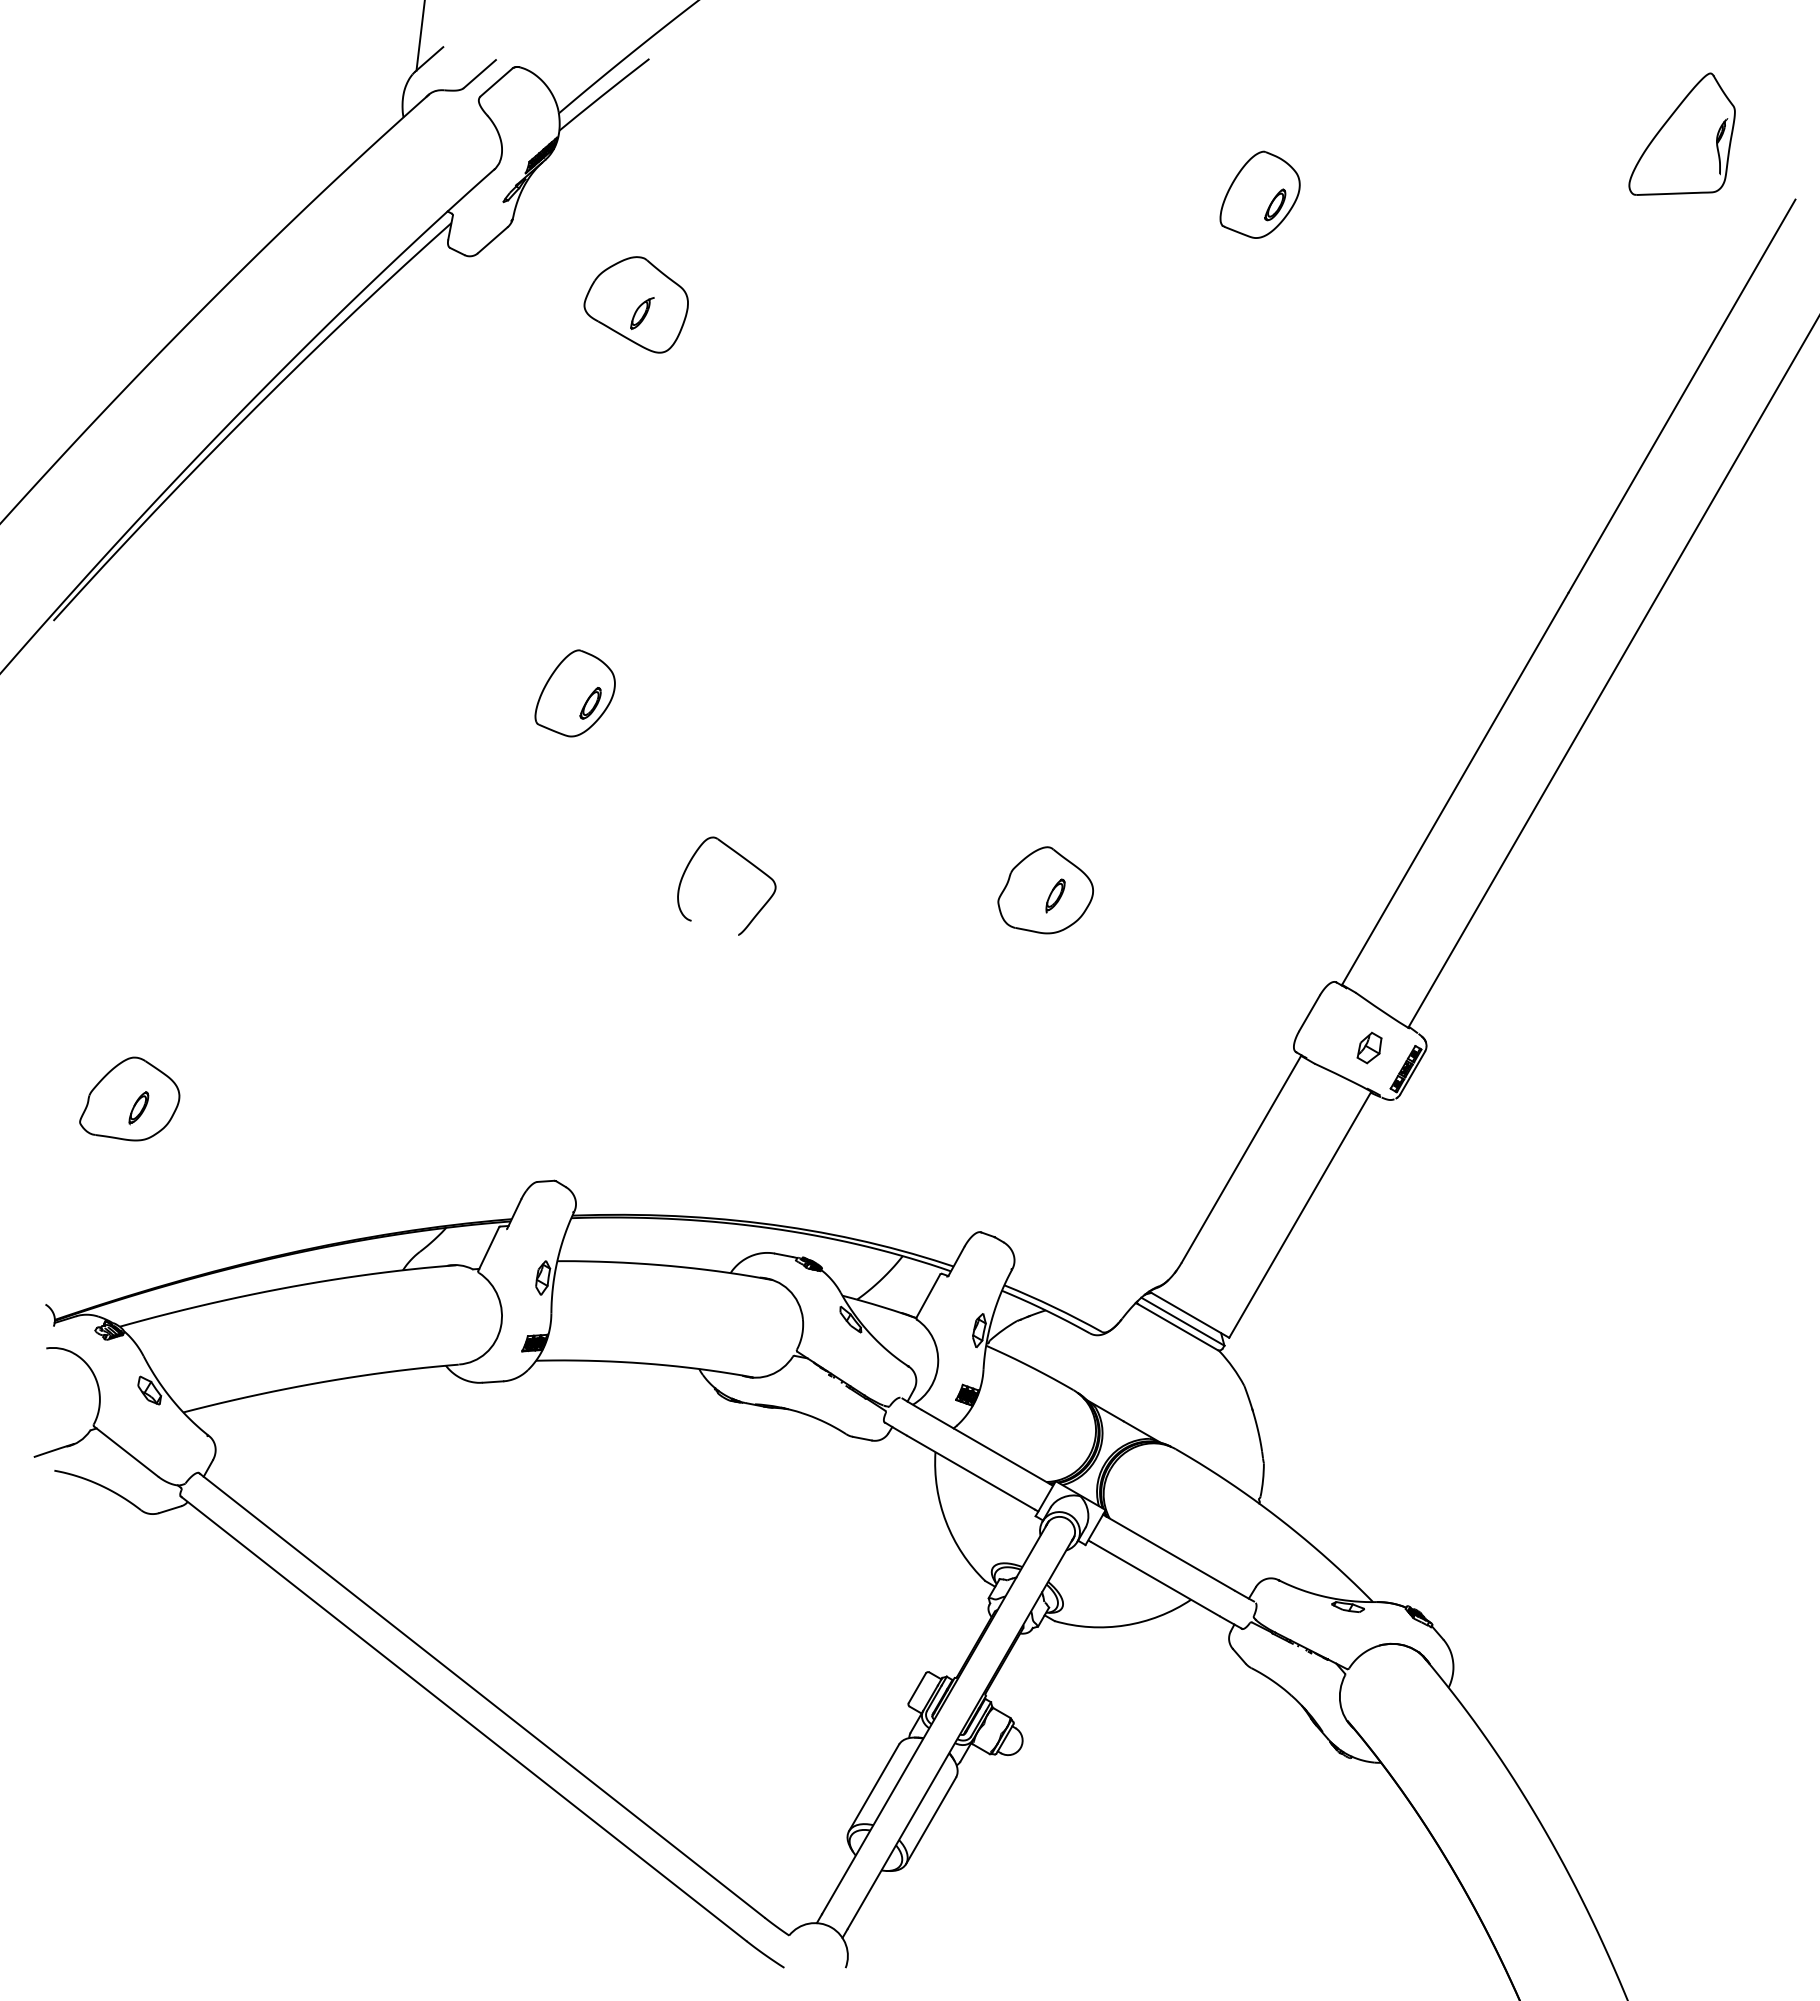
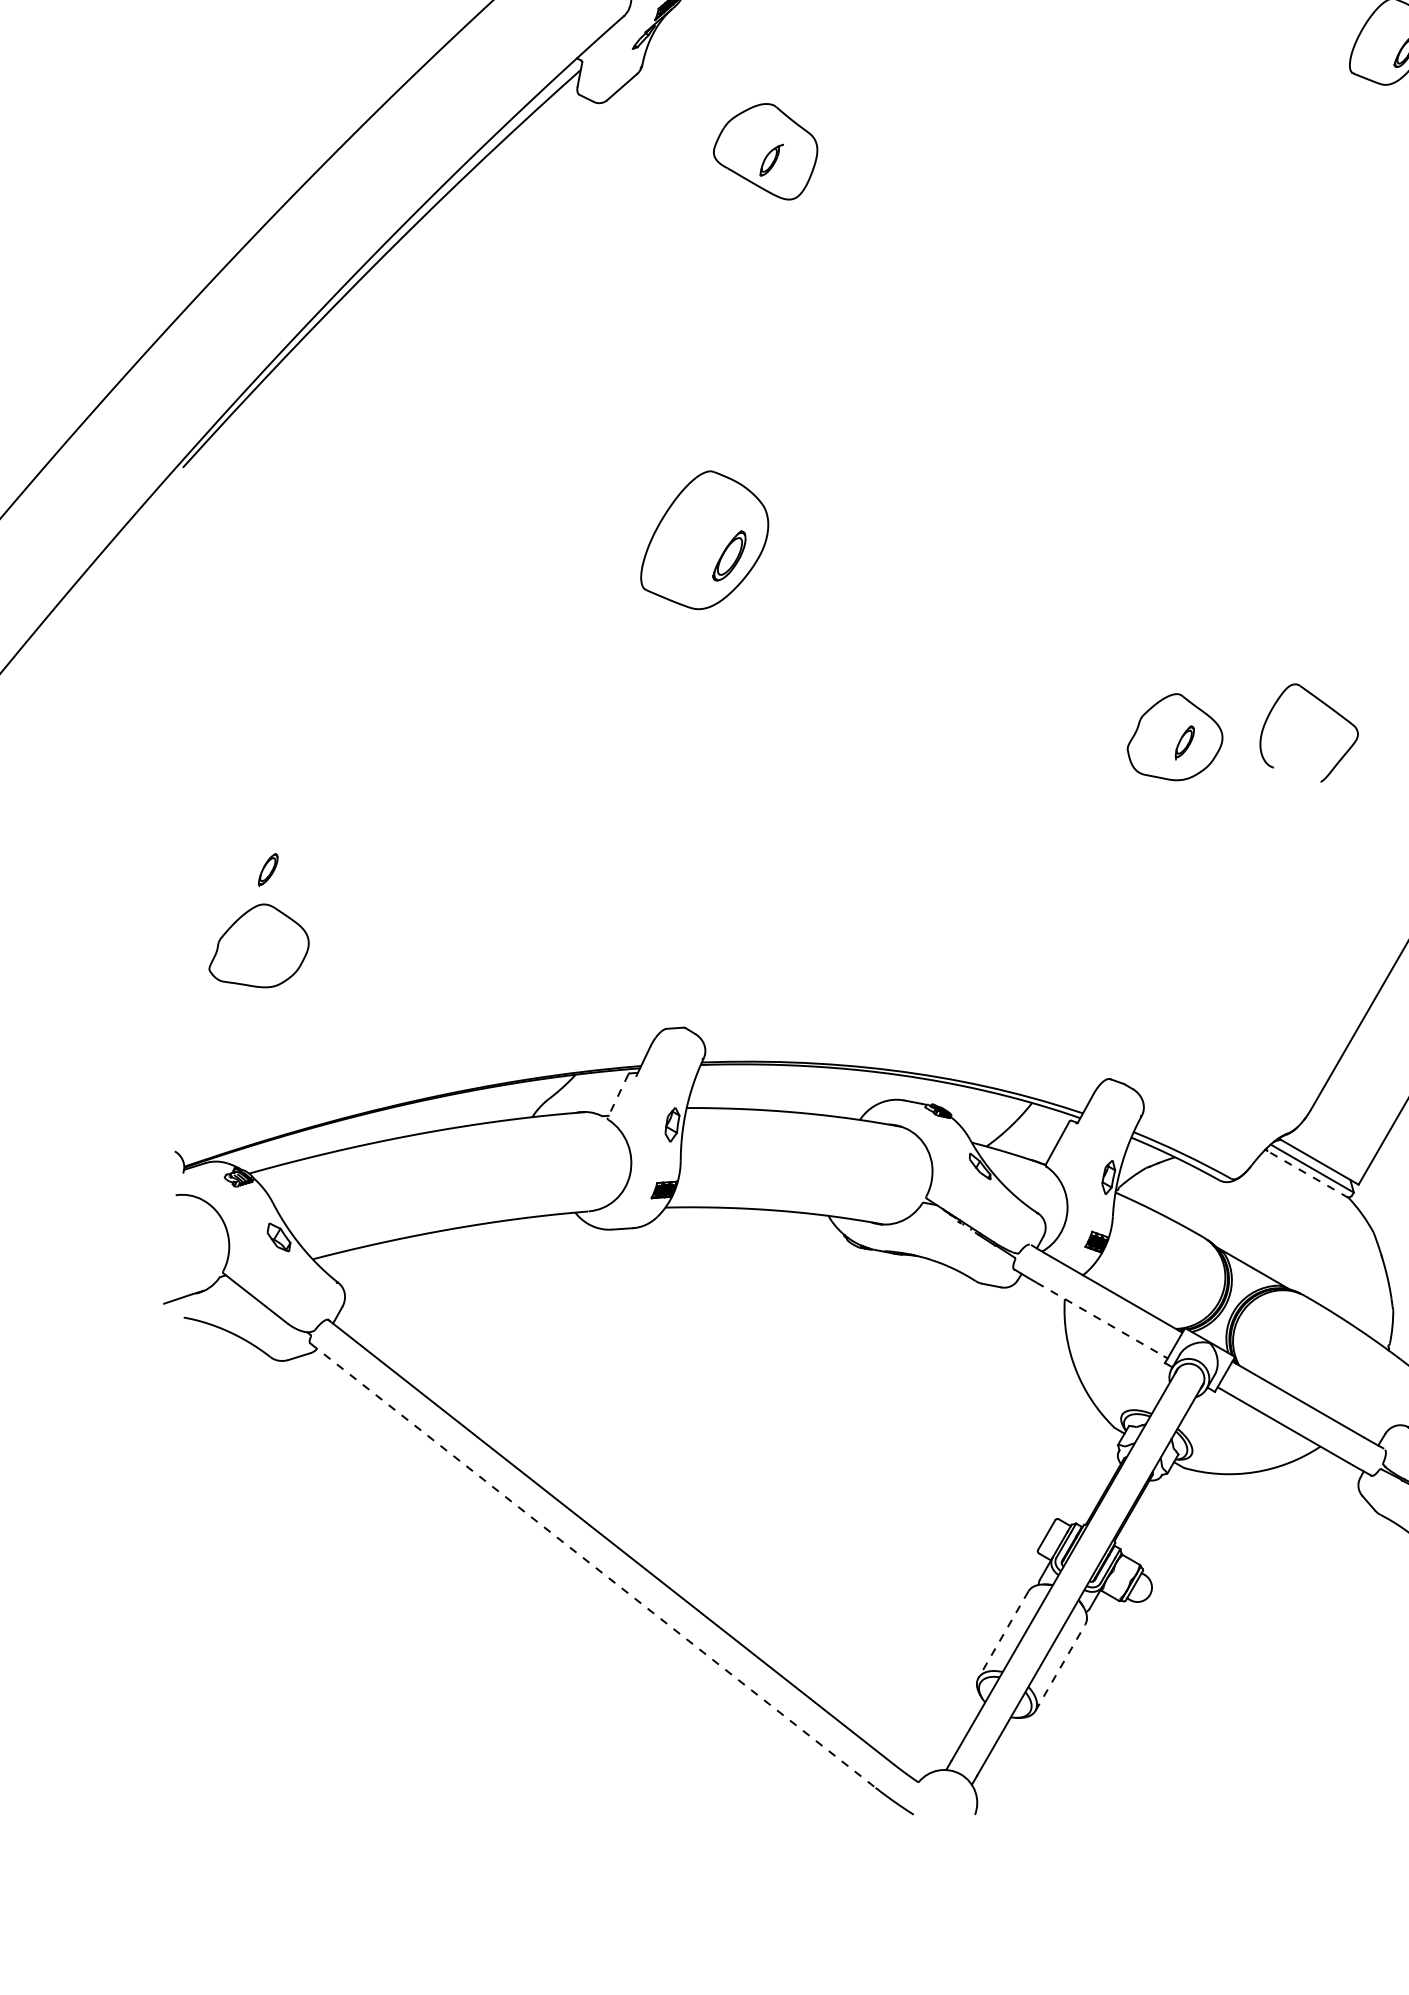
part: (574, 693) -> (703, 540), size x1.6
part: (742, 858) -> (1324, 705), moved
part: (138, 1108) -> (267, 870), moved
line: (488, 1249) -> (617, 1096), solid -> dashed
line: (1178, 1327) -> (1307, 1174), solid -> dashed
line: (971, 1472) -> (1100, 1319), solid -> dashed
line: (464, 1719) -> (593, 1566), solid -> dashed
line: (874, 1787) -> (1003, 1634), solid -> dashed
line: (931, 1820) -> (1060, 1667), solid -> dashed

